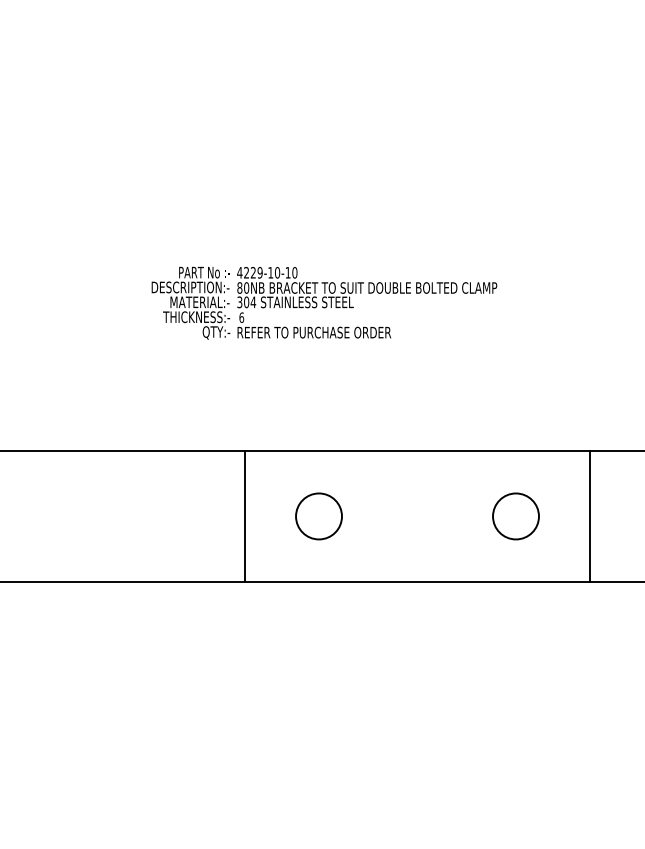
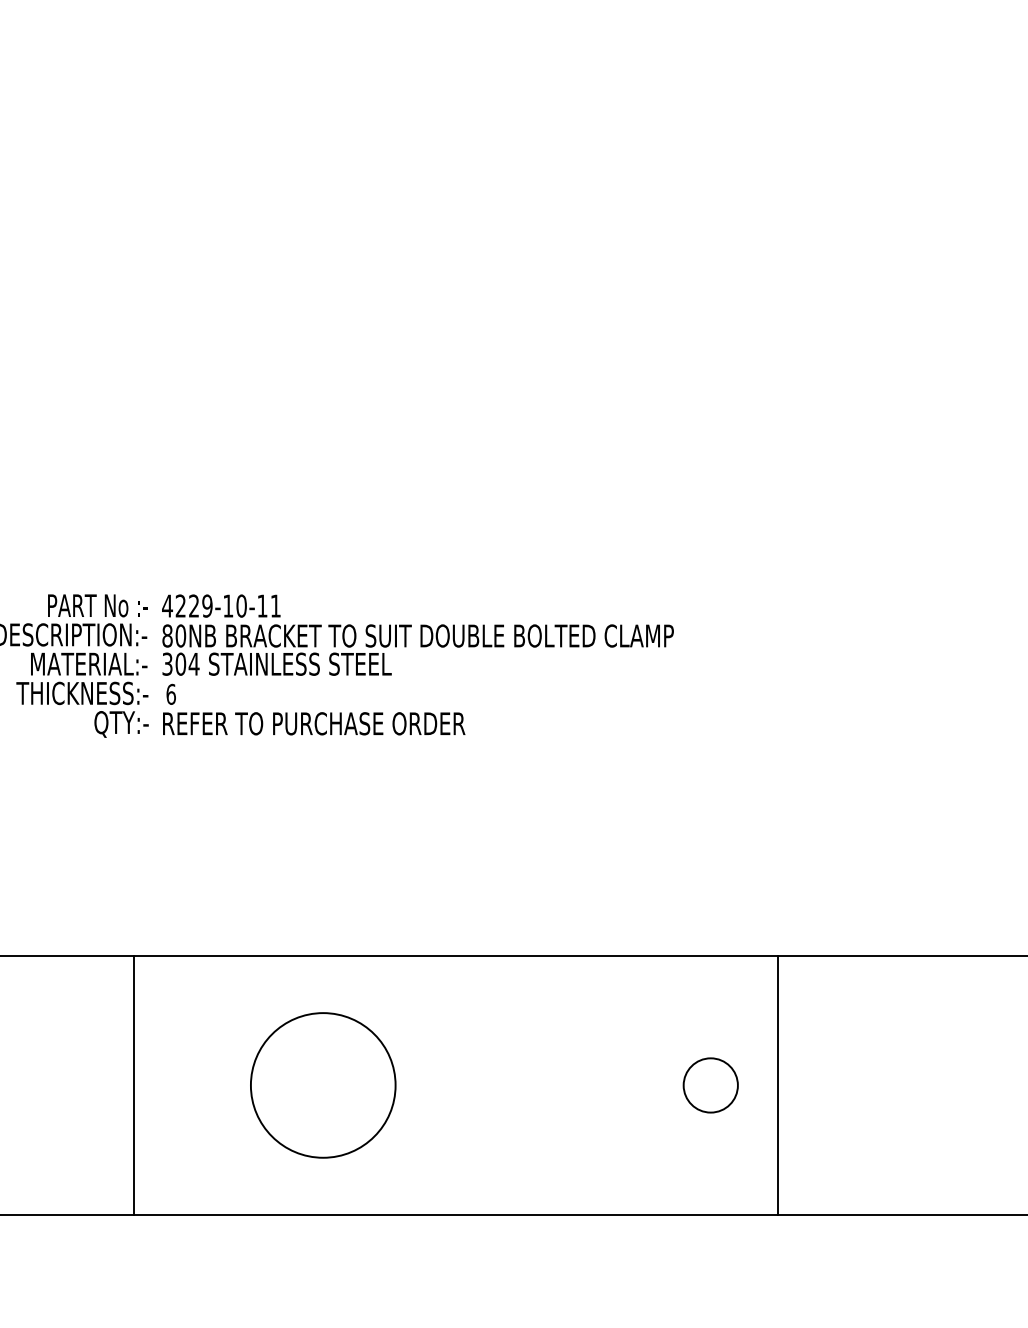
text: (294, 272) -> (275, 605), 4229-10-10 -> 4229-10-11
line: (244, 516) -> (133, 1085), moved
circle: (319, 516) -> (324, 1085), size x1.6
circle: (515, 516) -> (709, 1085), size x0.6
line: (590, 516) -> (778, 1085), moved

